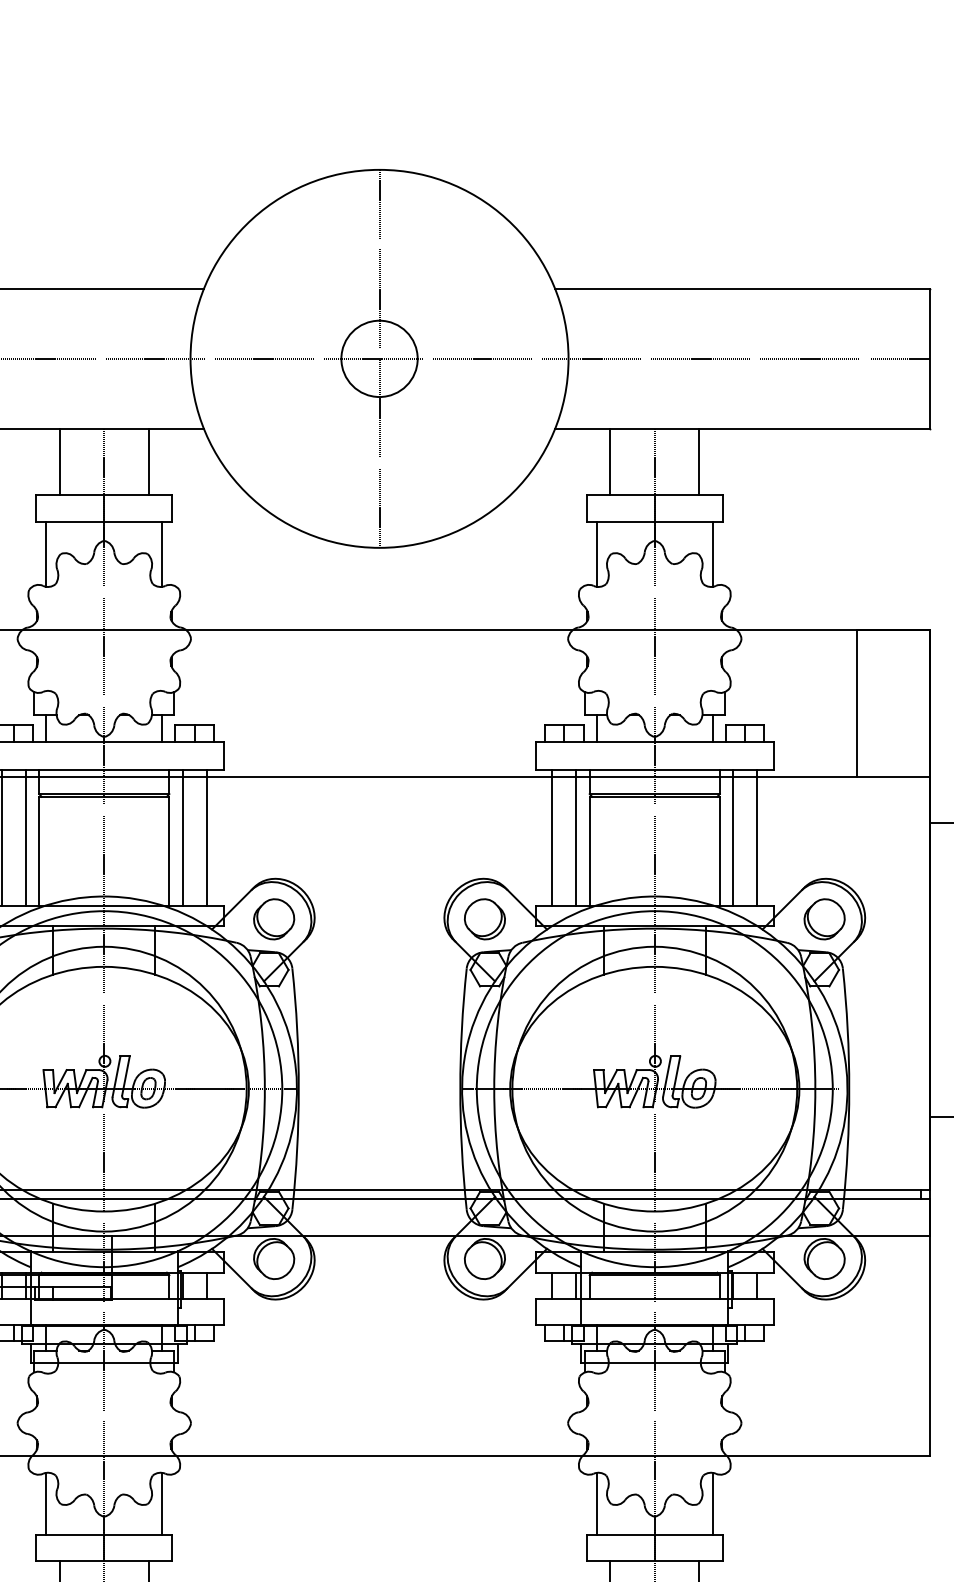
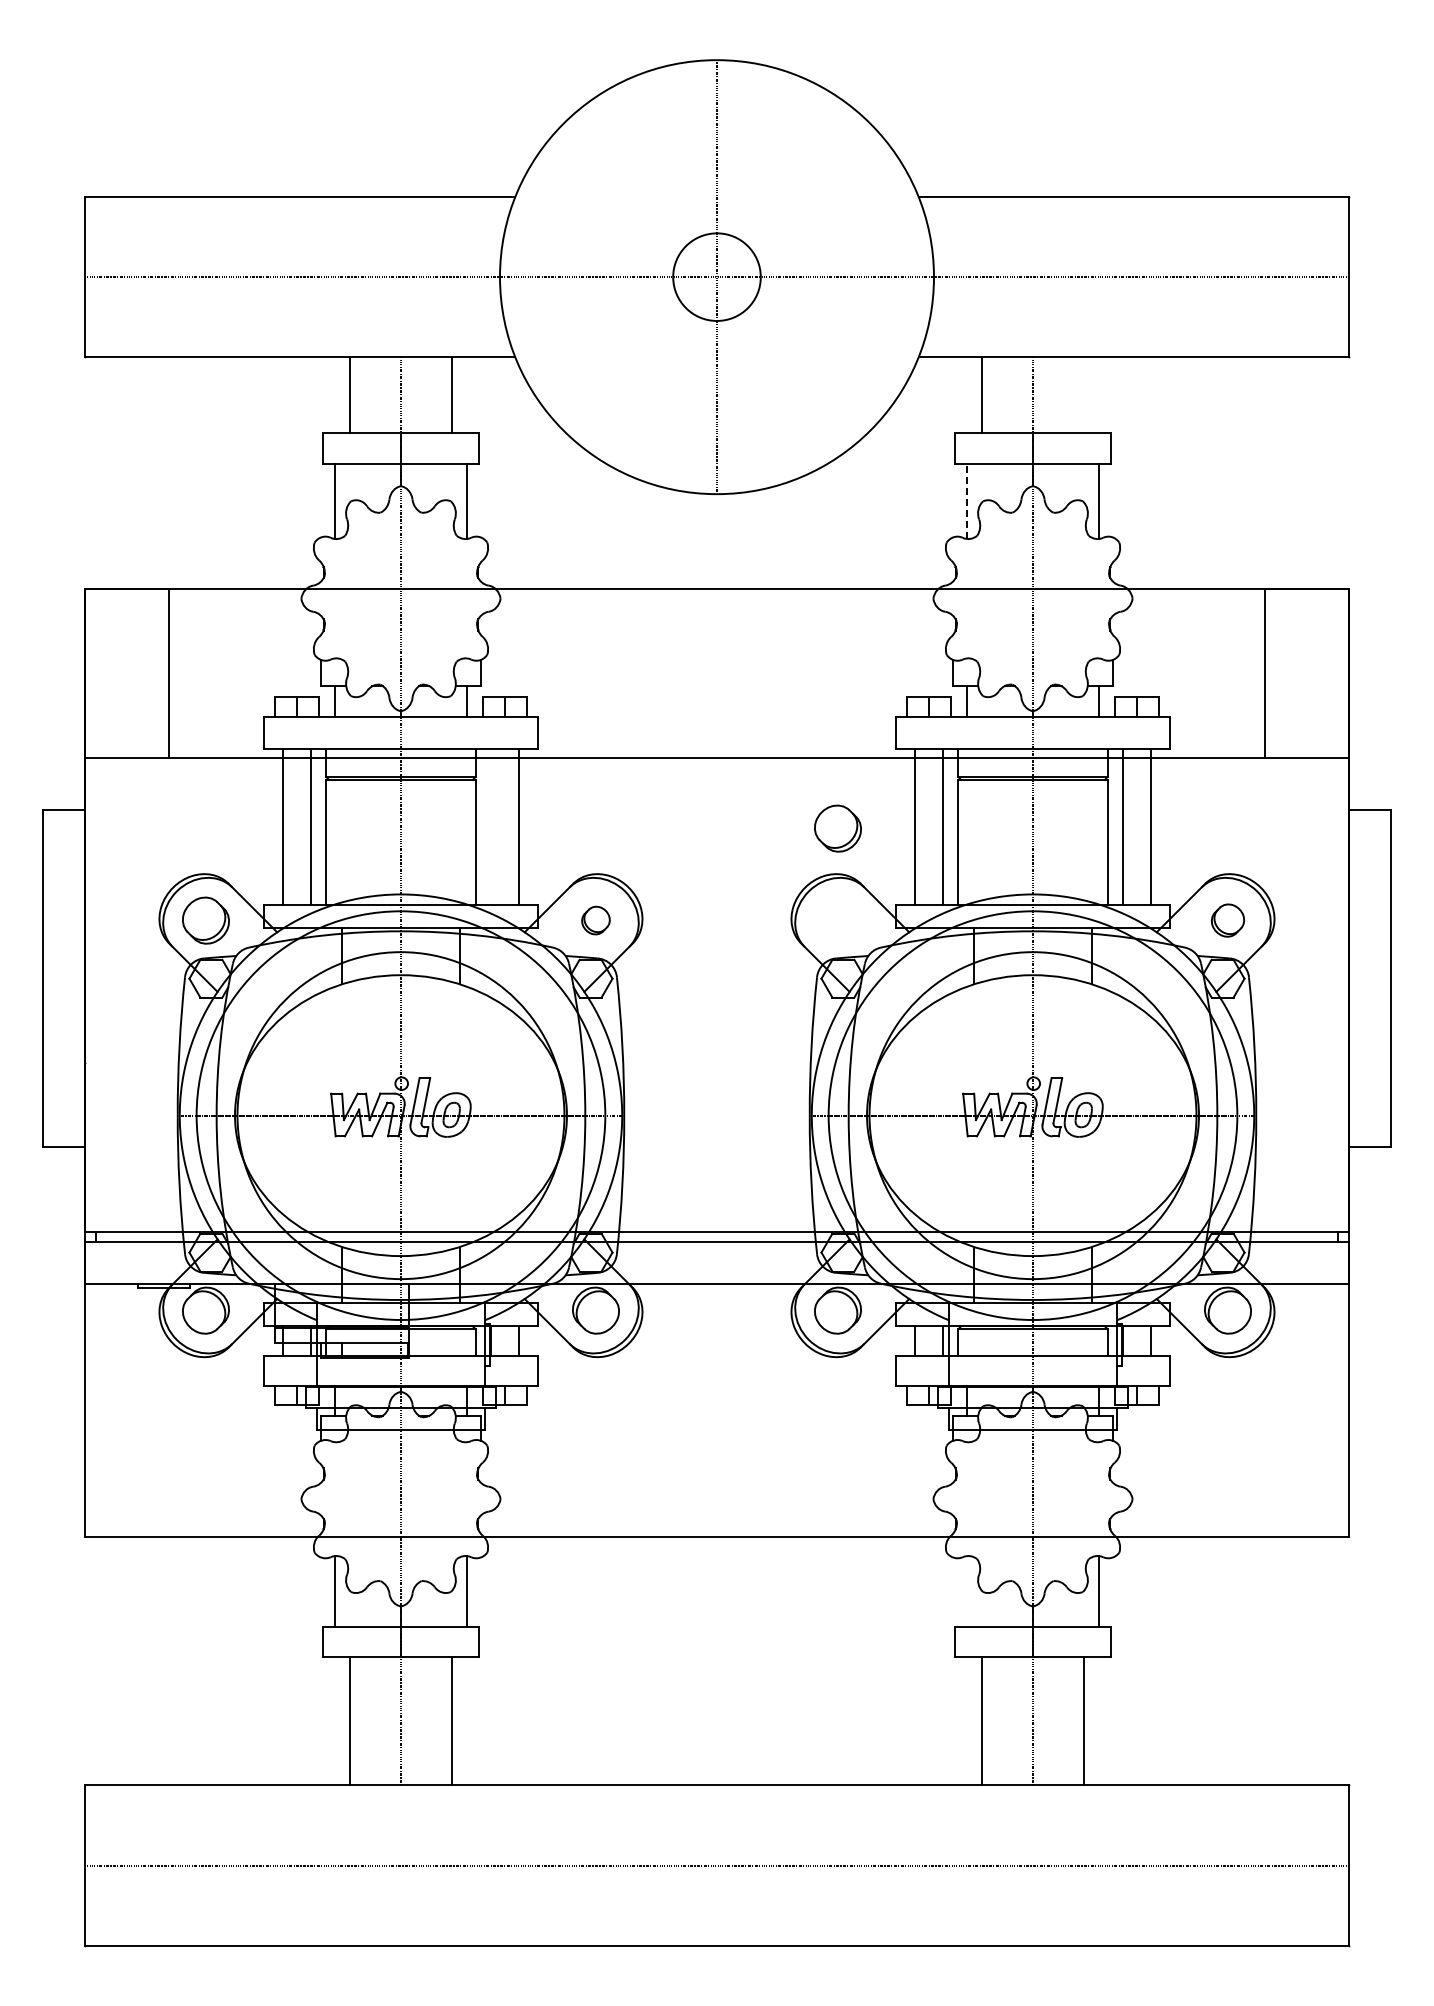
line: (698, 461) -> (1083, 395), removed
line: (596, 554) -> (966, 501), solid -> dashed
line: (182, 837) -> (490, 826), removed
part: (273, 919) -> (595, 920), size x0.6
part: (484, 919) -> (837, 828), moved
part: (824, 919) -> (1227, 920), size x0.7
line: (596, 1503) -> (966, 1591), removed

